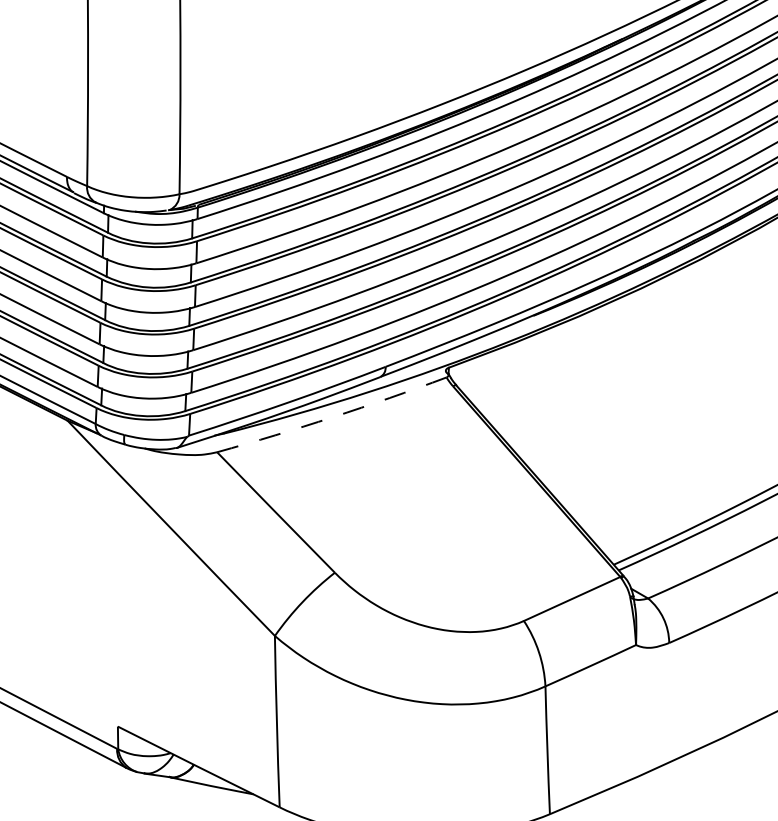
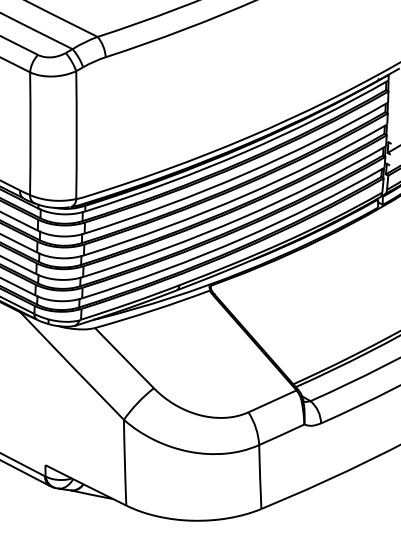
arc: (332, 417) -> (152, 310), dashed -> solid

